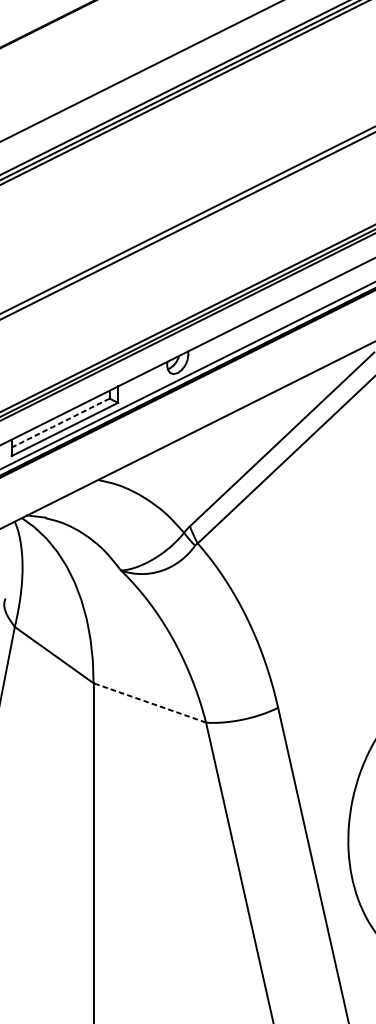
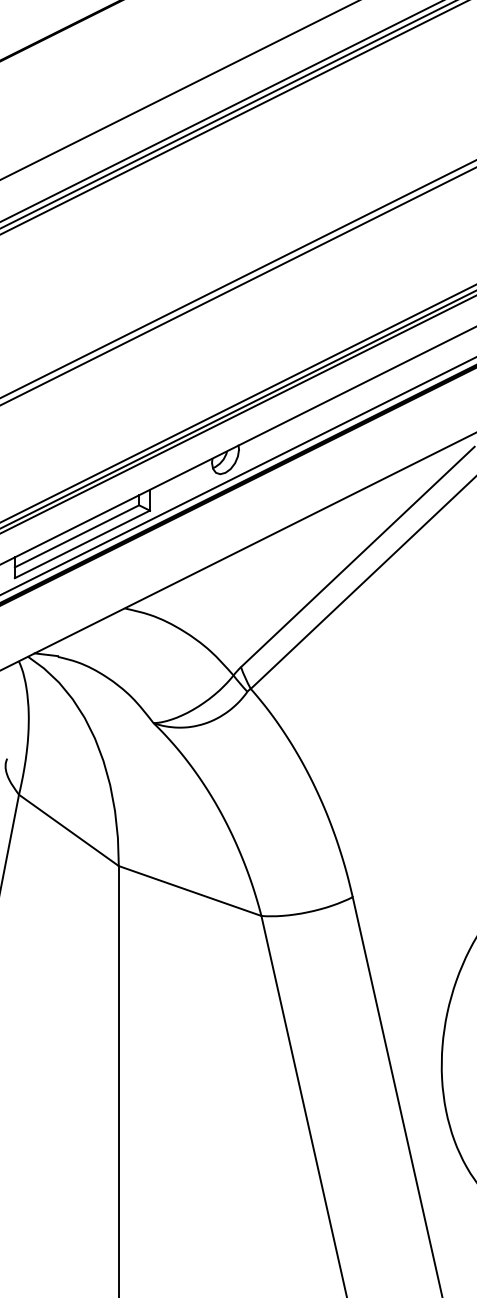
line: (60, 423) -> (76, 536), dashed -> solid
line: (150, 703) -> (190, 891), dashed -> solid

